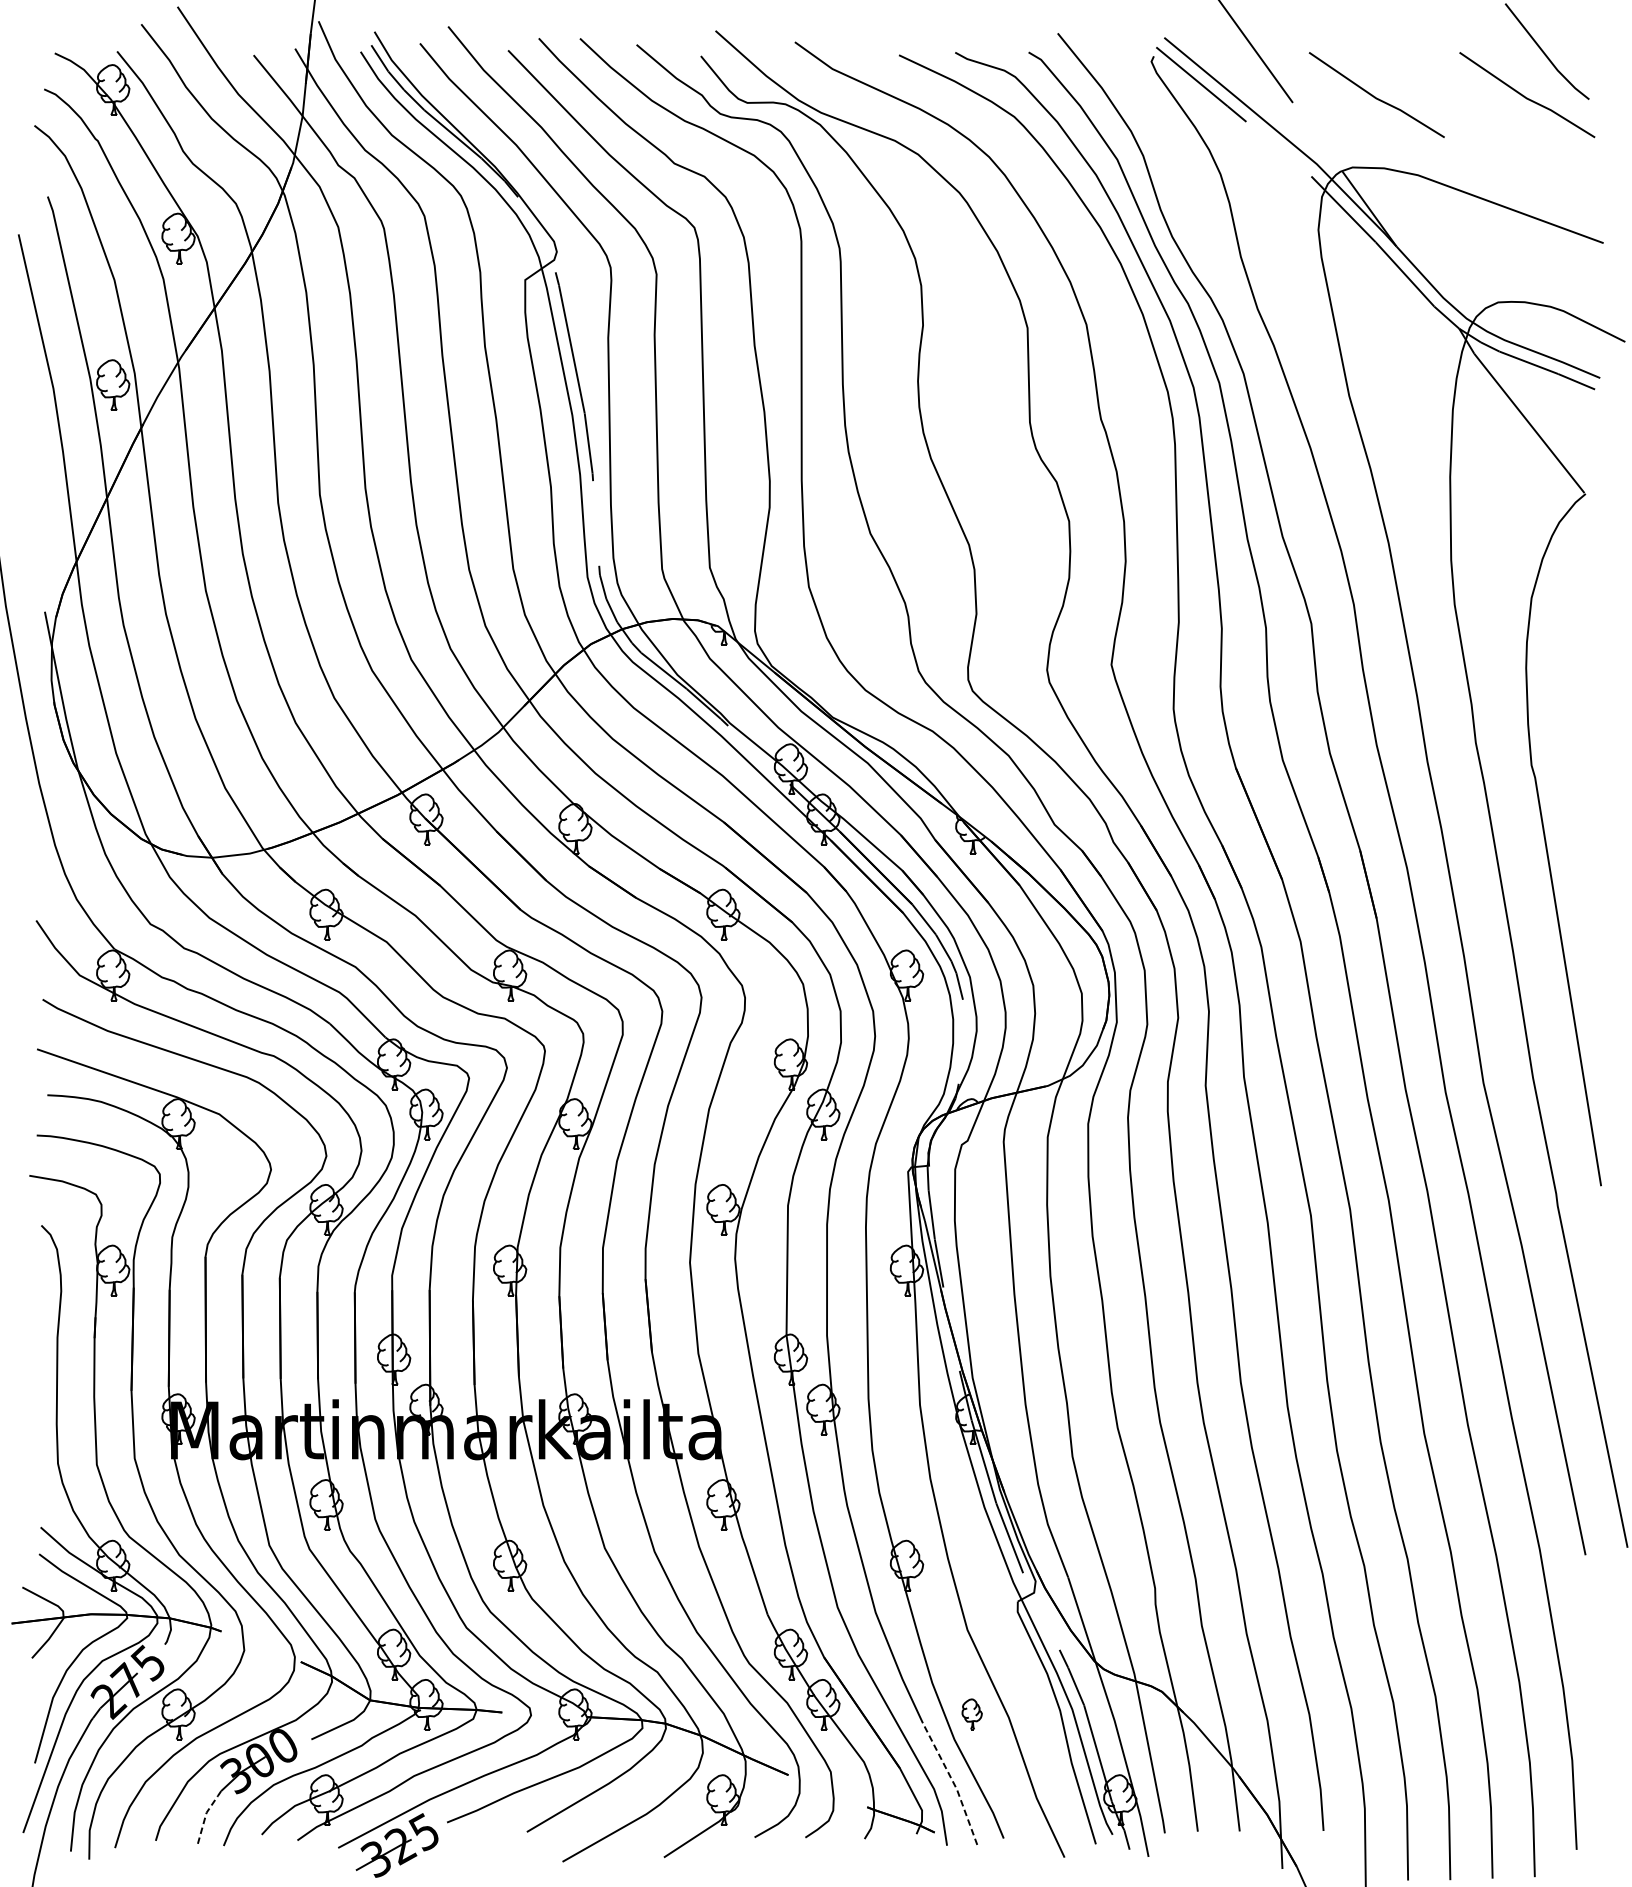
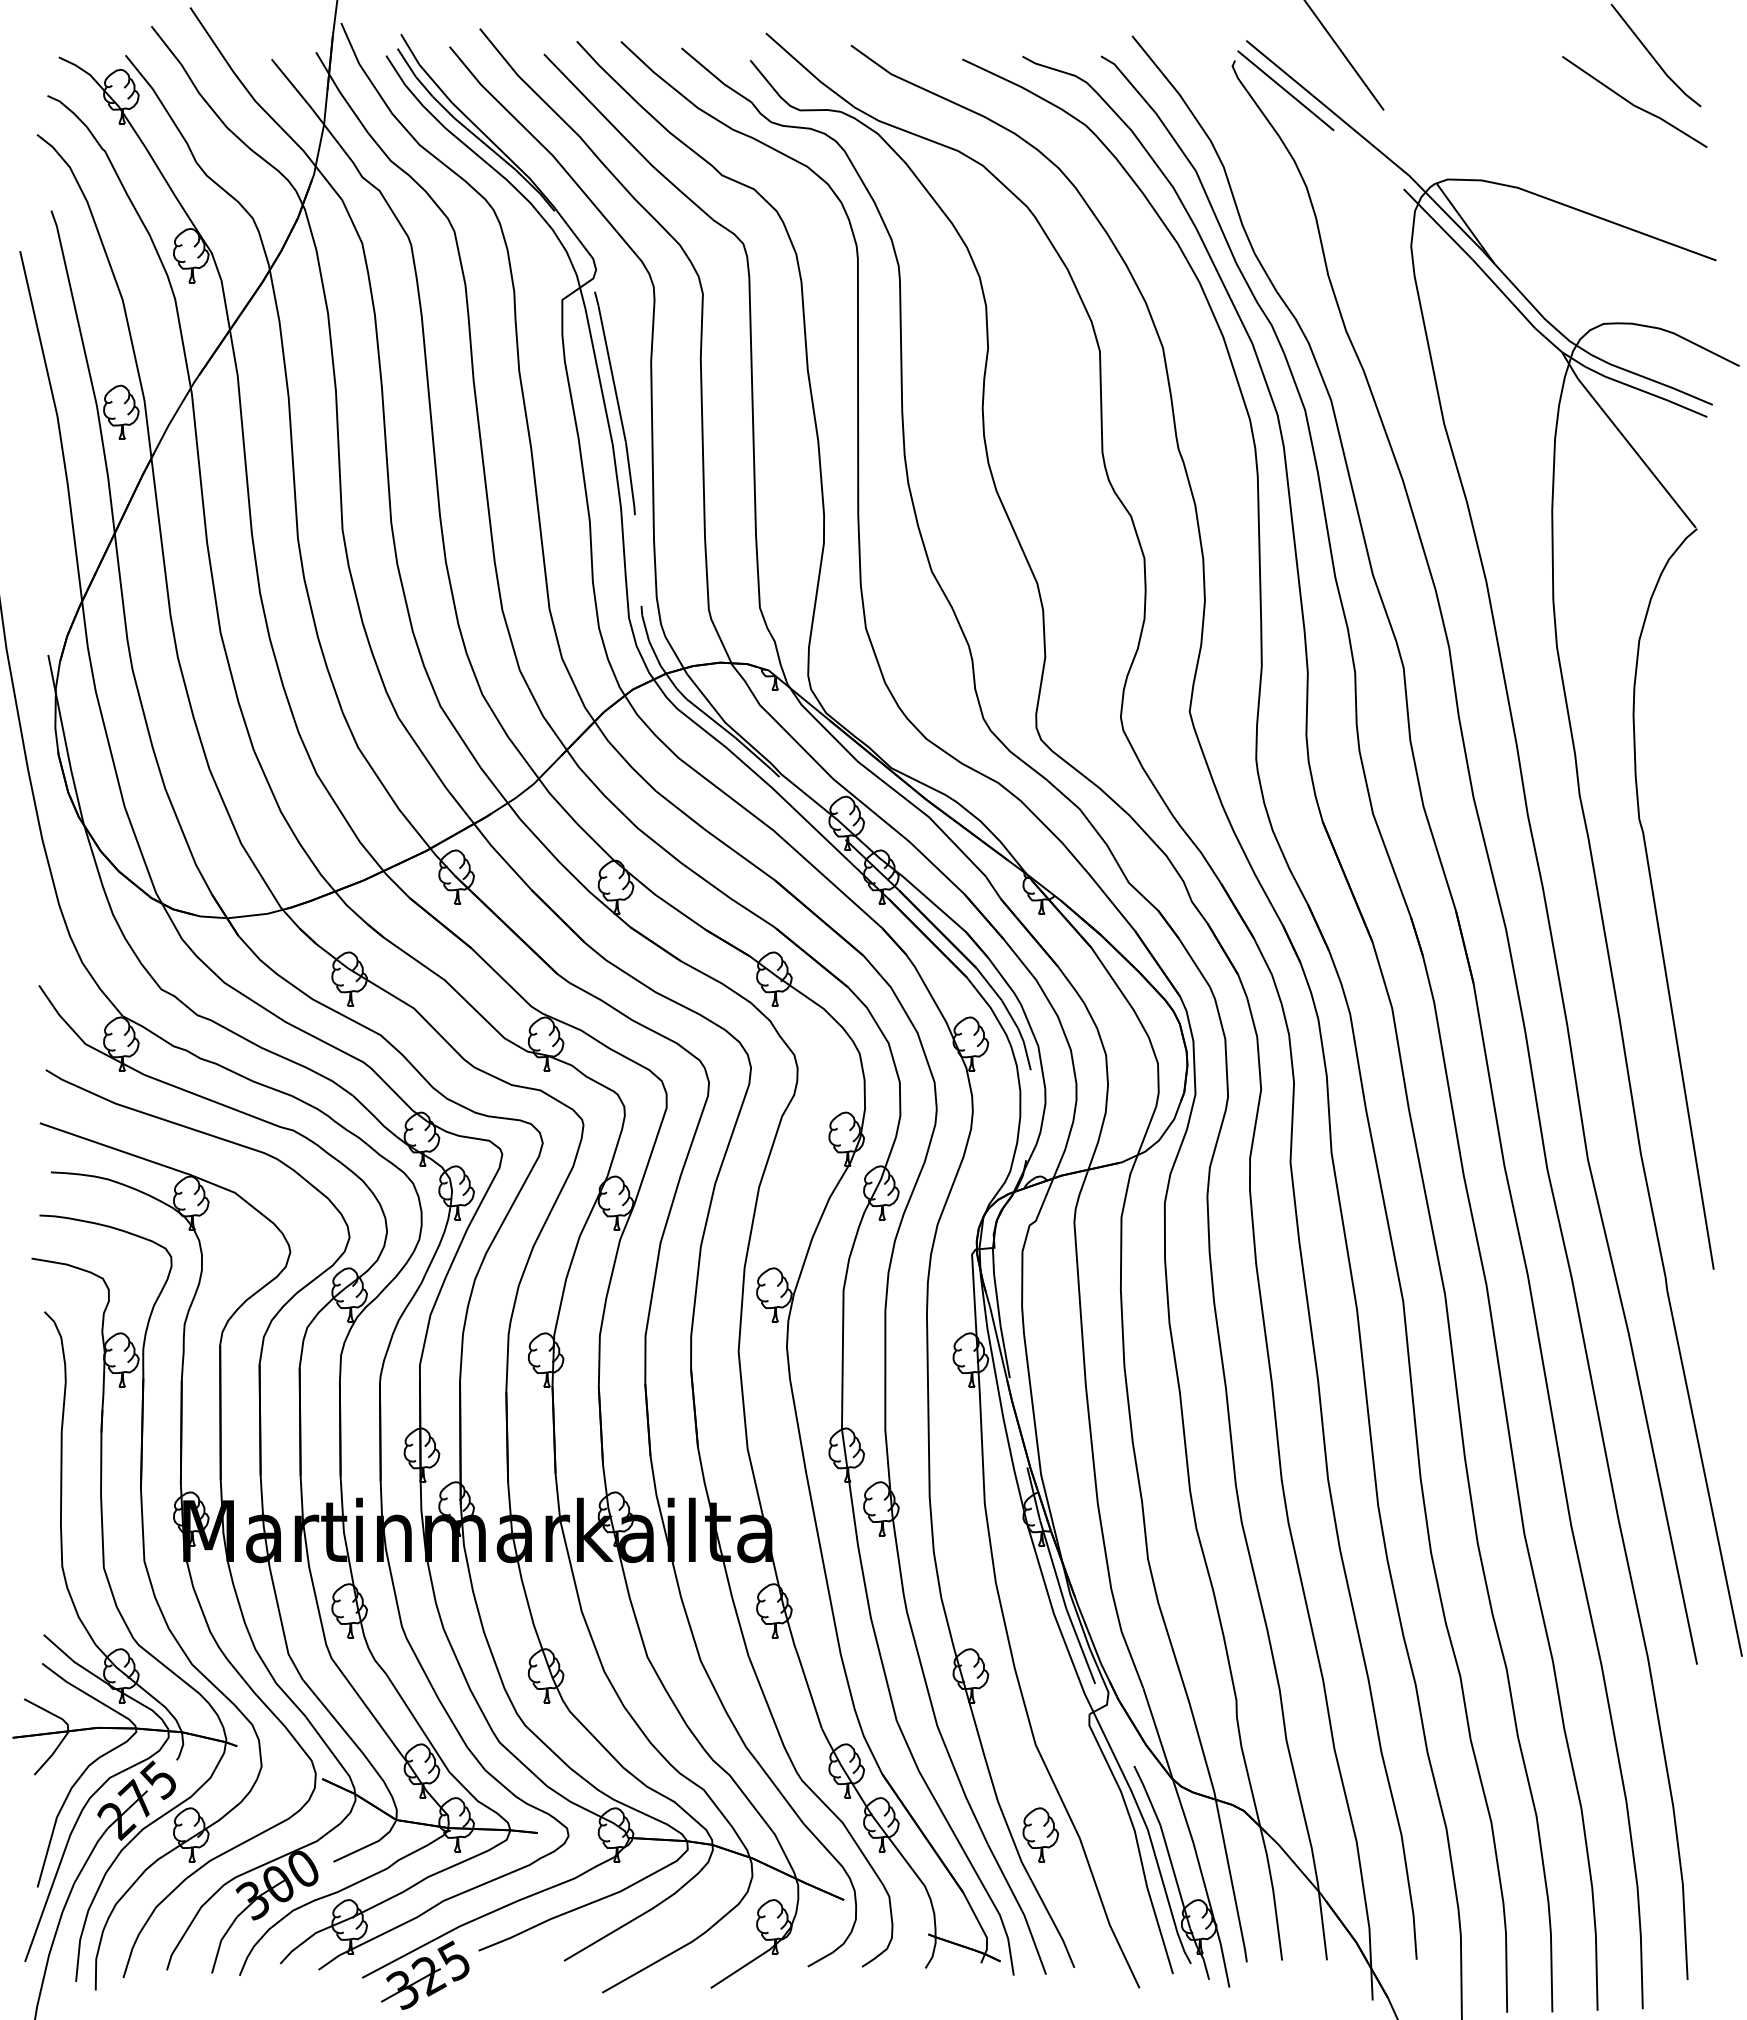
line: (1374, 96) -> (1471, 103), removed
part: (972, 1713) -> (1040, 1834), size x1.67
line: (953, 1783) -> (1020, 1908), dashed -> solid
line: (204, 1818) -> (219, 1946), dashed -> solid

